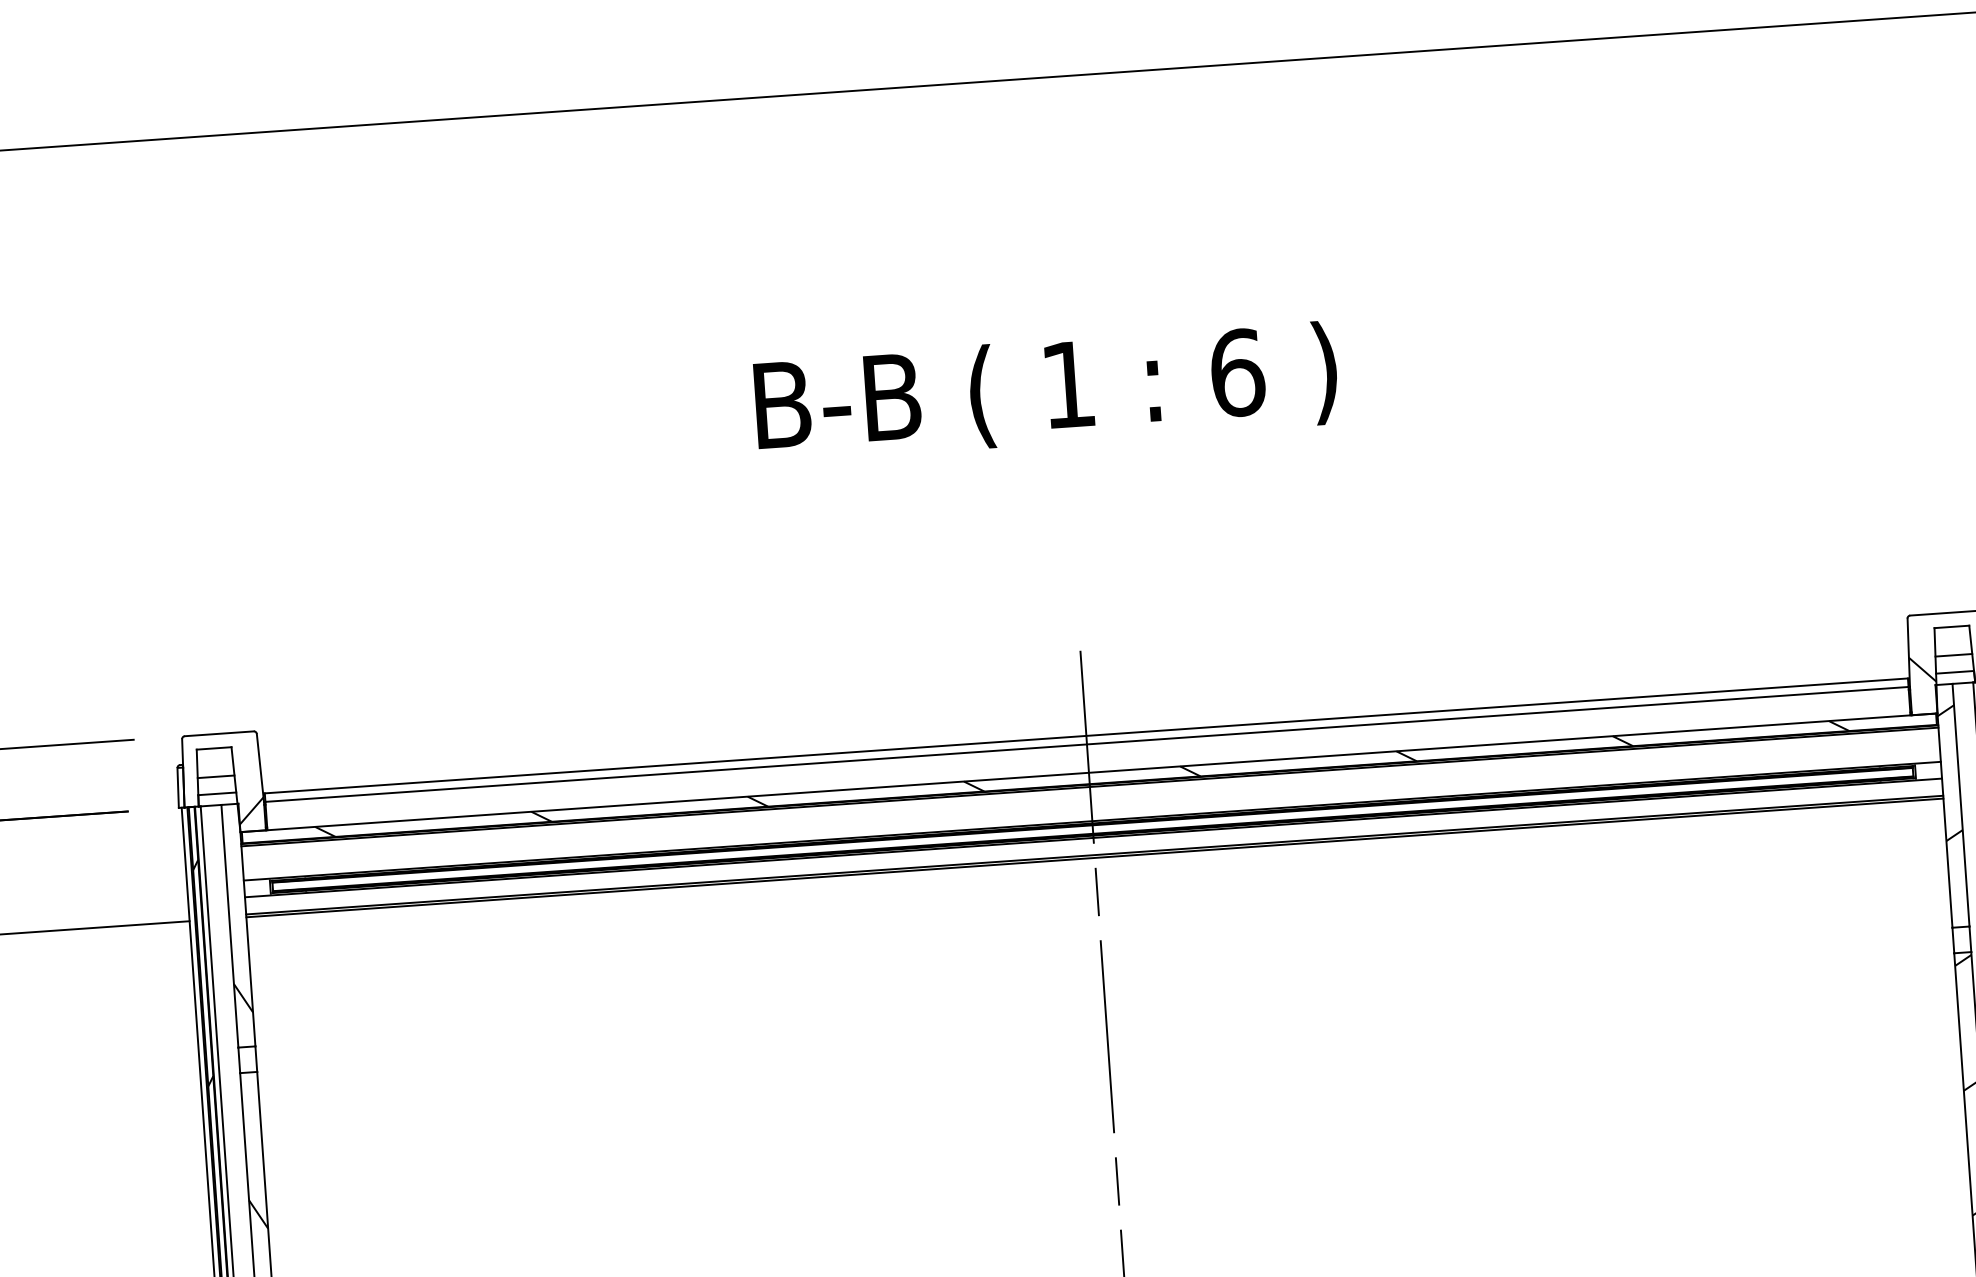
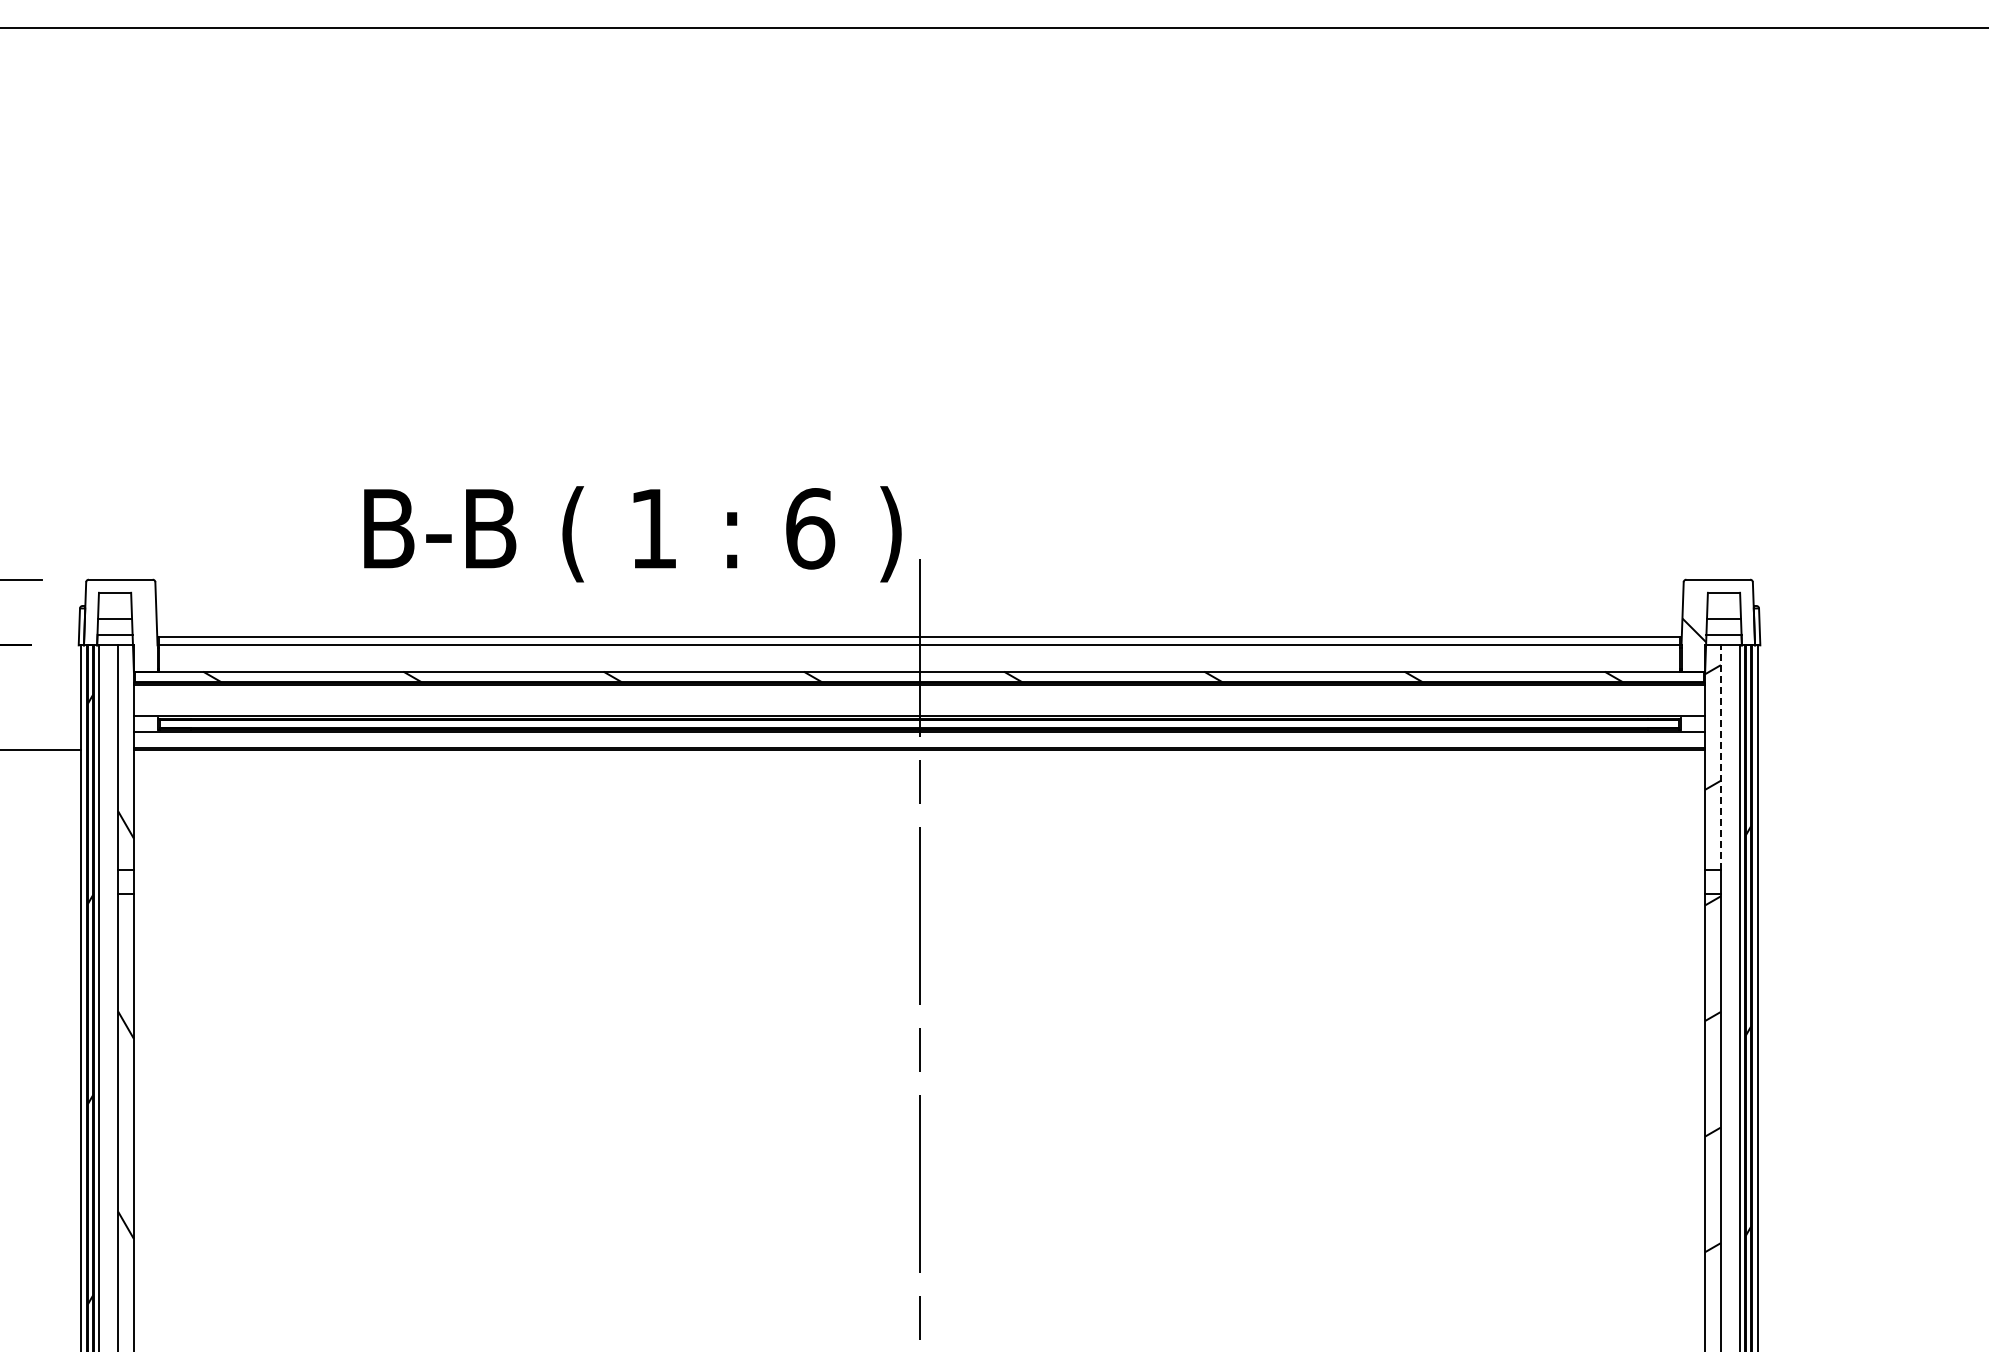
text: (1046, 392) -> (632, 534), moved
line: (1960, 805) -> (1720, 757), solid -> dashed
hatch: (251, 810) -> (145, 652), removed

